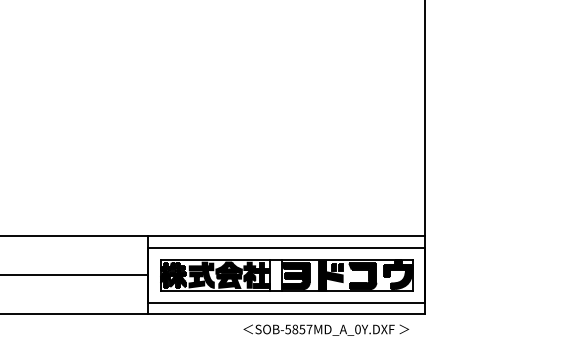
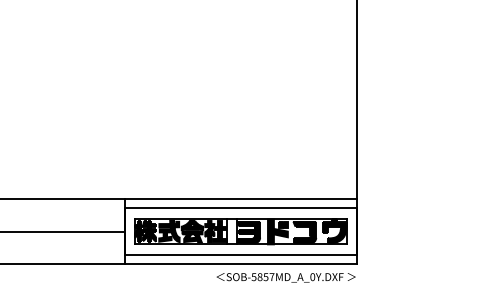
text: (325, 329) -> (285, 277), moved

